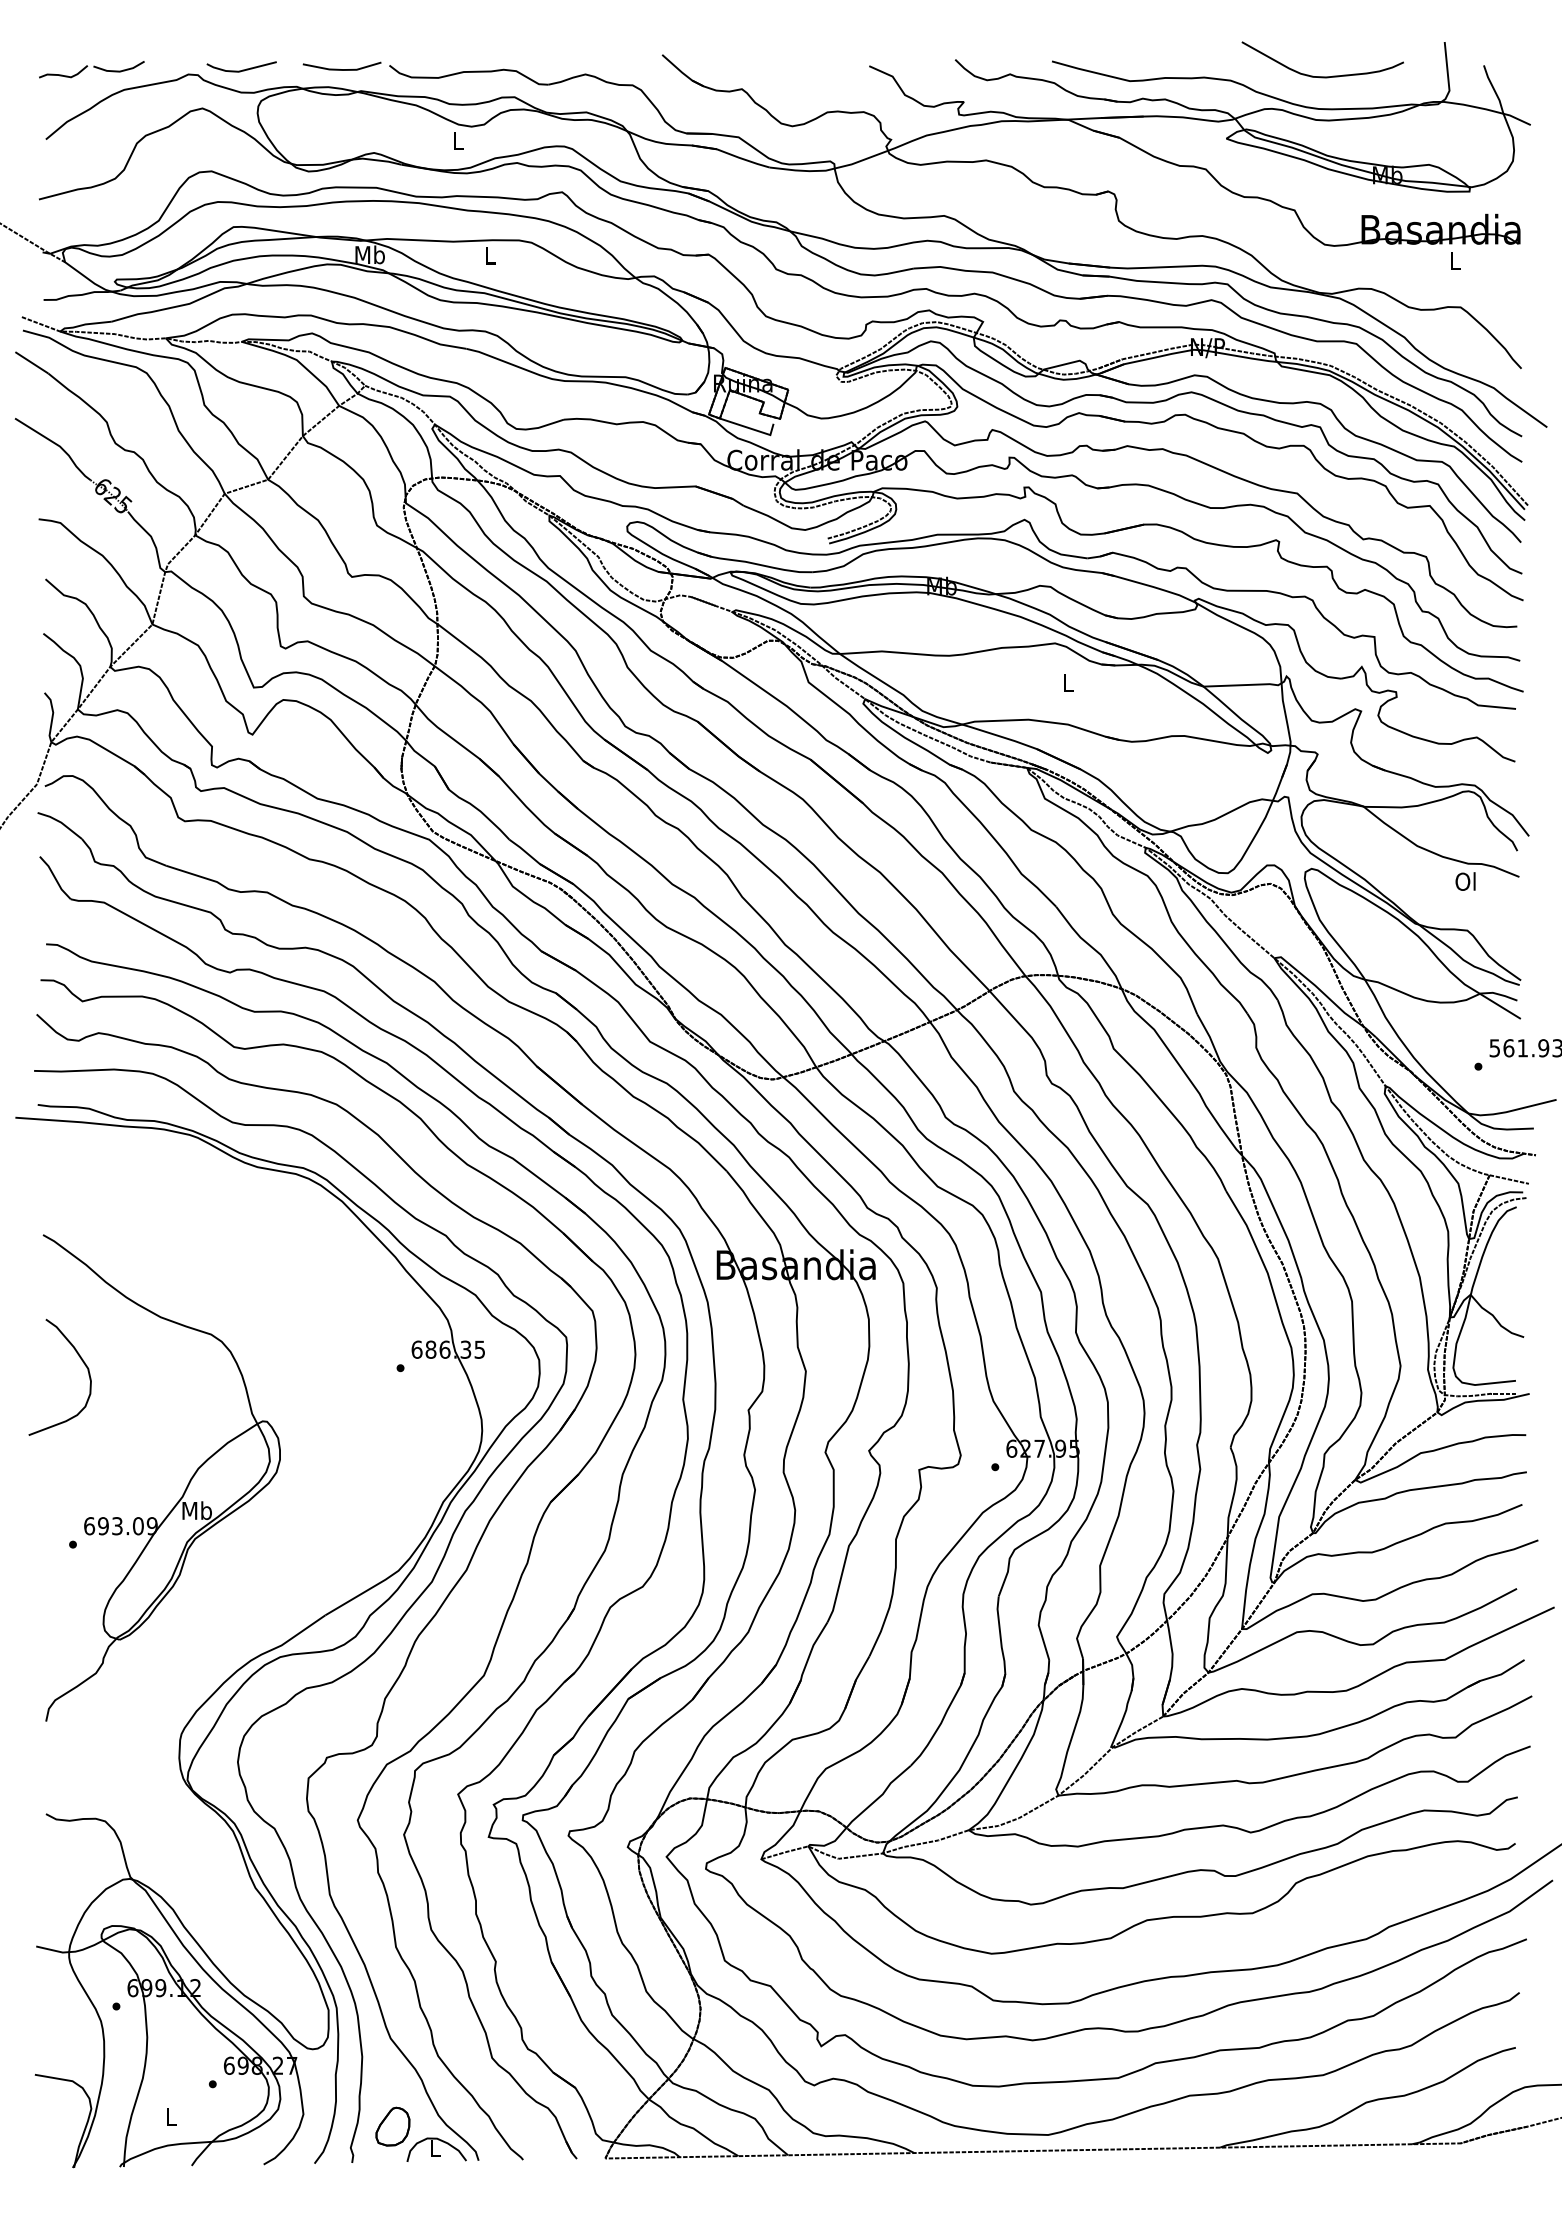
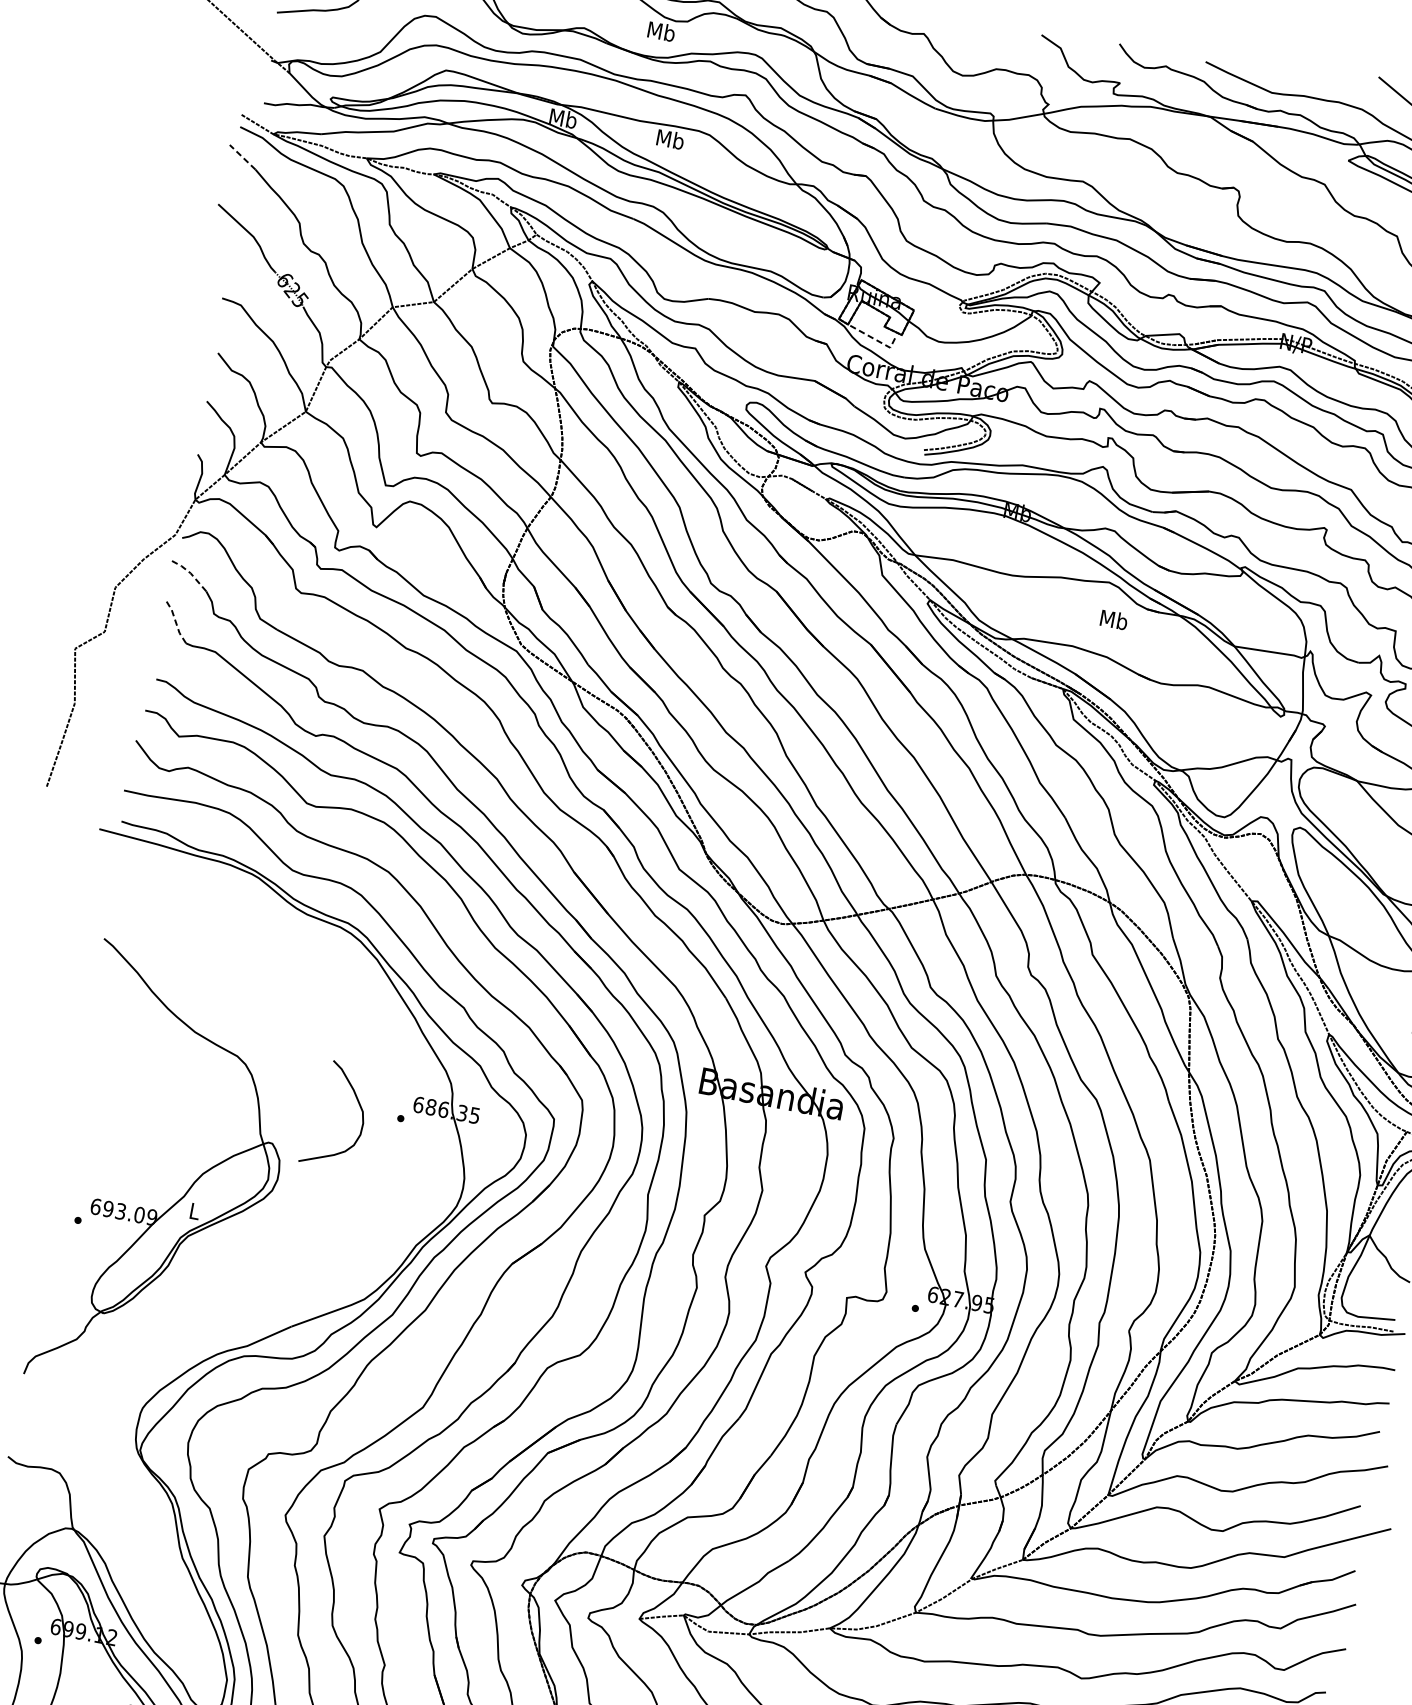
text: (457, 140) -> (660, 31), L -> Mb
text: (489, 255) -> (669, 139), L -> Mb
line: (31, 362) -> (242, 157), solid -> dashed
line: (750, 428) -> (873, 338), solid -> dashed
text: (1067, 682) -> (1113, 619), L -> Mb
line: (61, 822) -> (190, 573), solid -> dashed
line: (55, 878) -> (175, 622), solid -> dashed
curve: (82, 1362) -> (358, 1105), moved
text: (196, 1510) -> (194, 1210), Mb -> L

